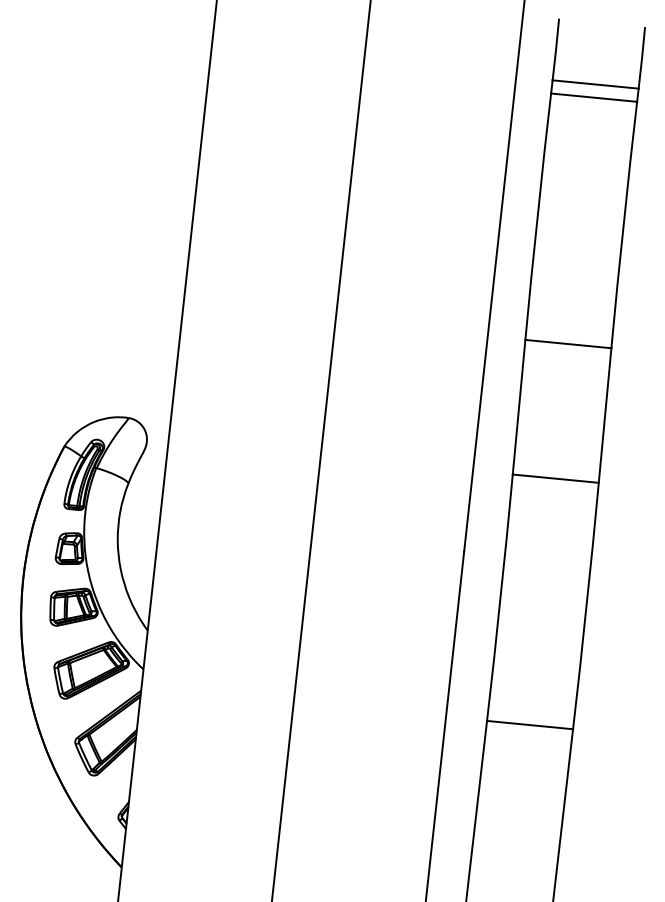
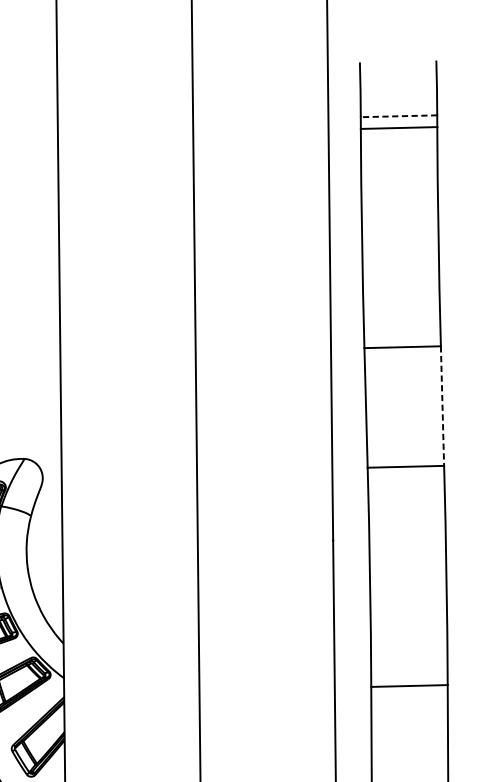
line: (595, 84) -> (398, 116), solid -> dashed
line: (605, 415) -> (442, 406), solid -> dashed

